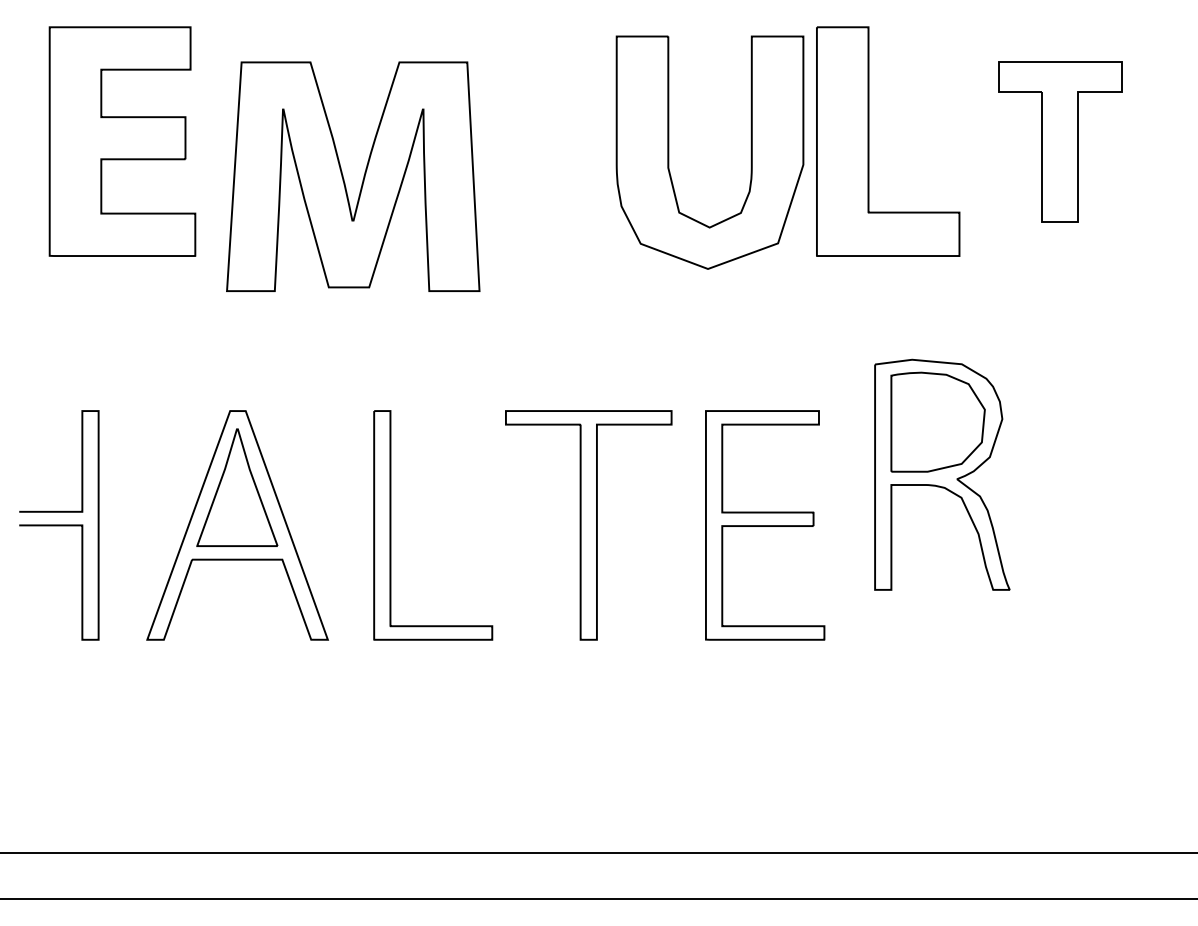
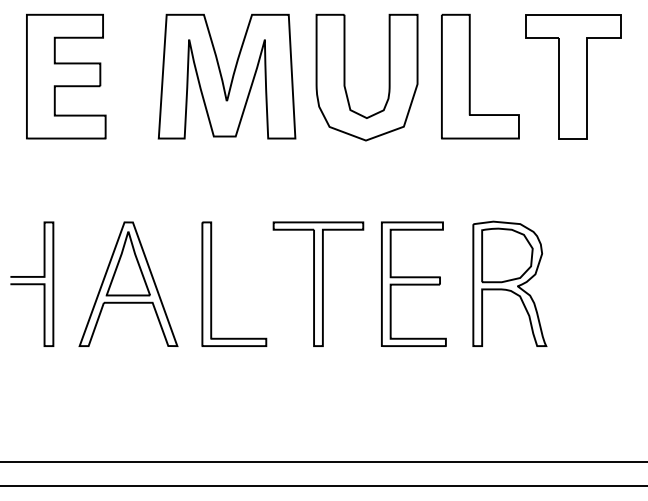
part: (1060, 141) -> (573, 76), size x1.43
part: (670, 152) -> (345, 77), moved
part: (352, 176) -> (226, 76), moved
part: (941, 474) -> (509, 283), moved

